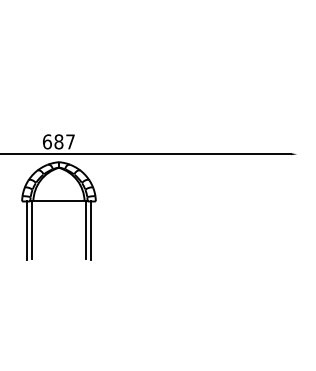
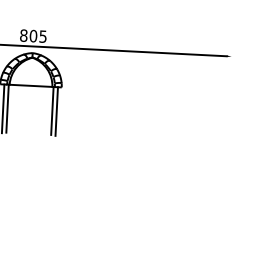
text: (58, 141) -> (33, 35), 687 -> 805

